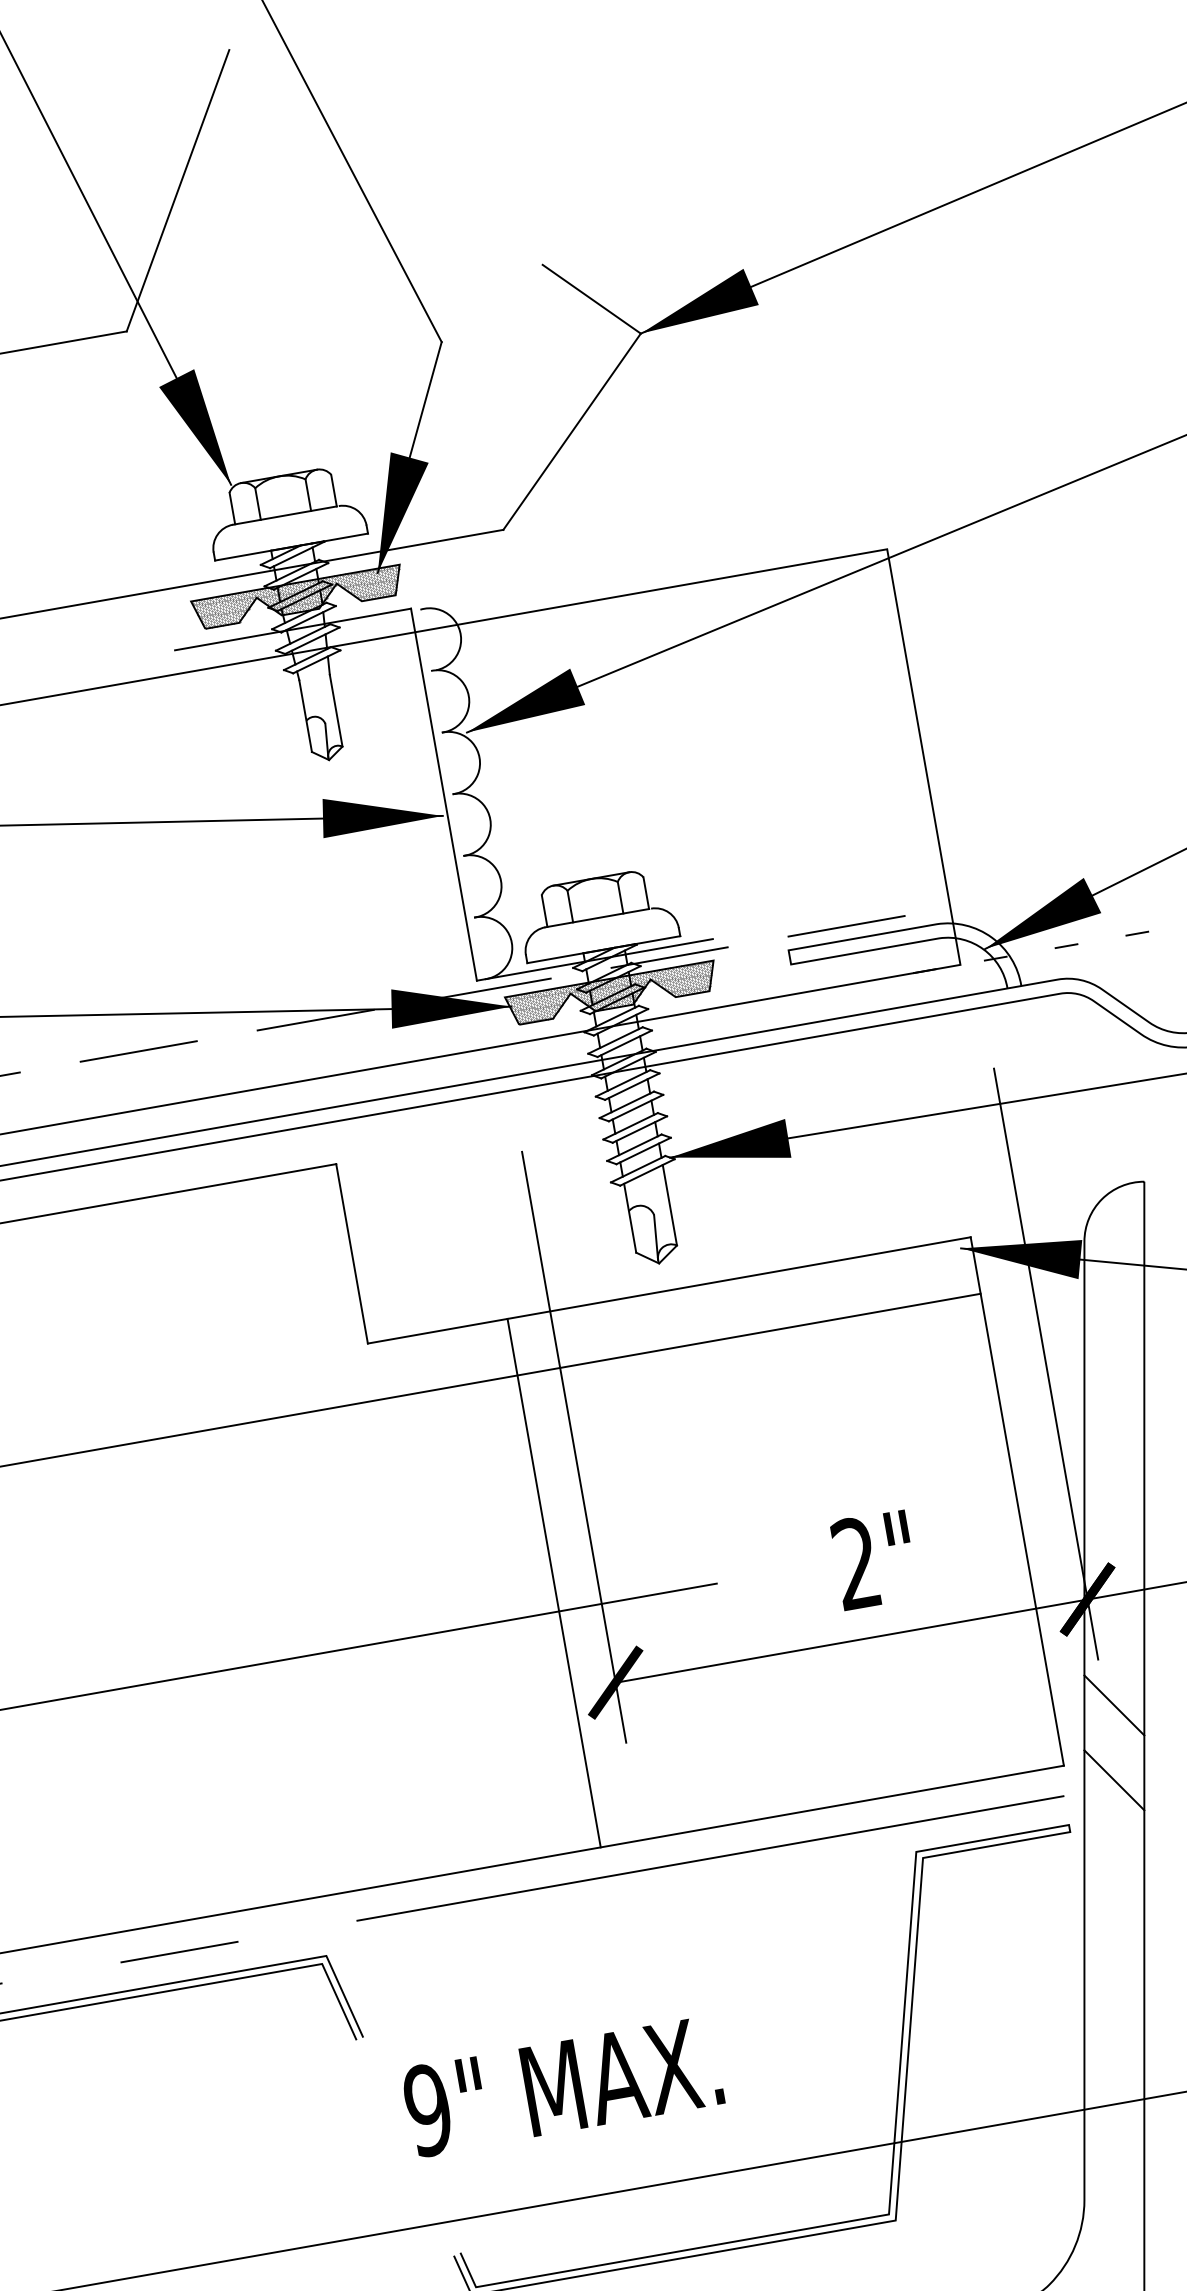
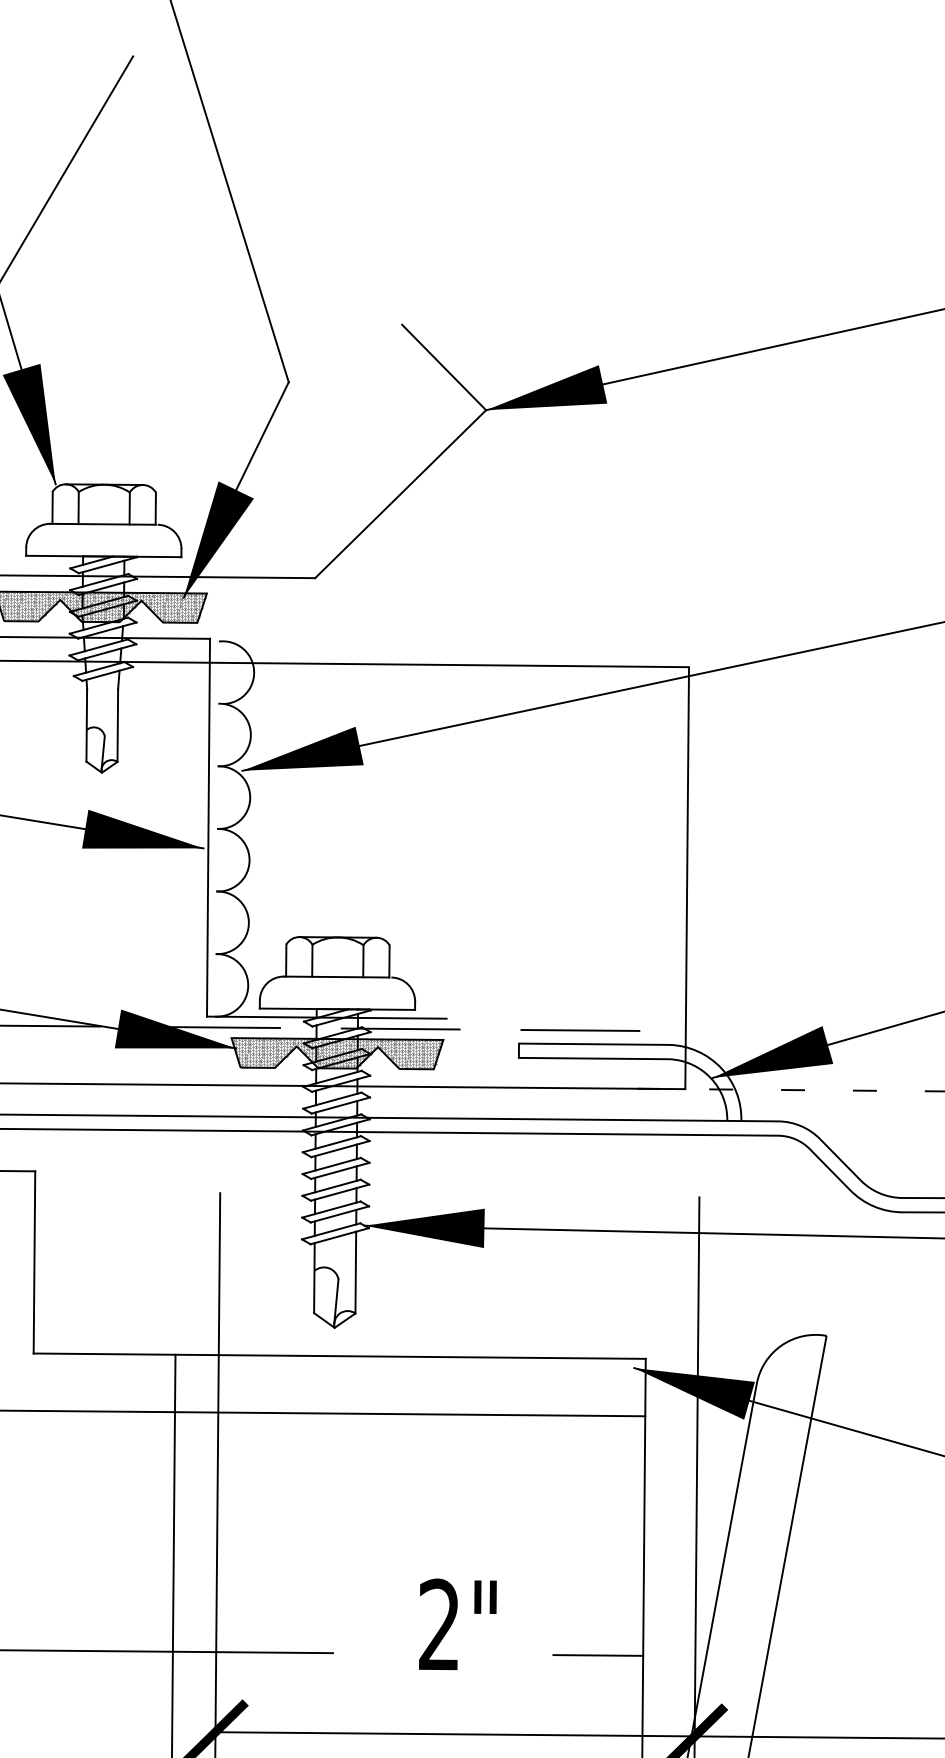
line: (977, 1537) -> (597, 1655), added
text: (870, 1560) -> (453, 1624), moved

